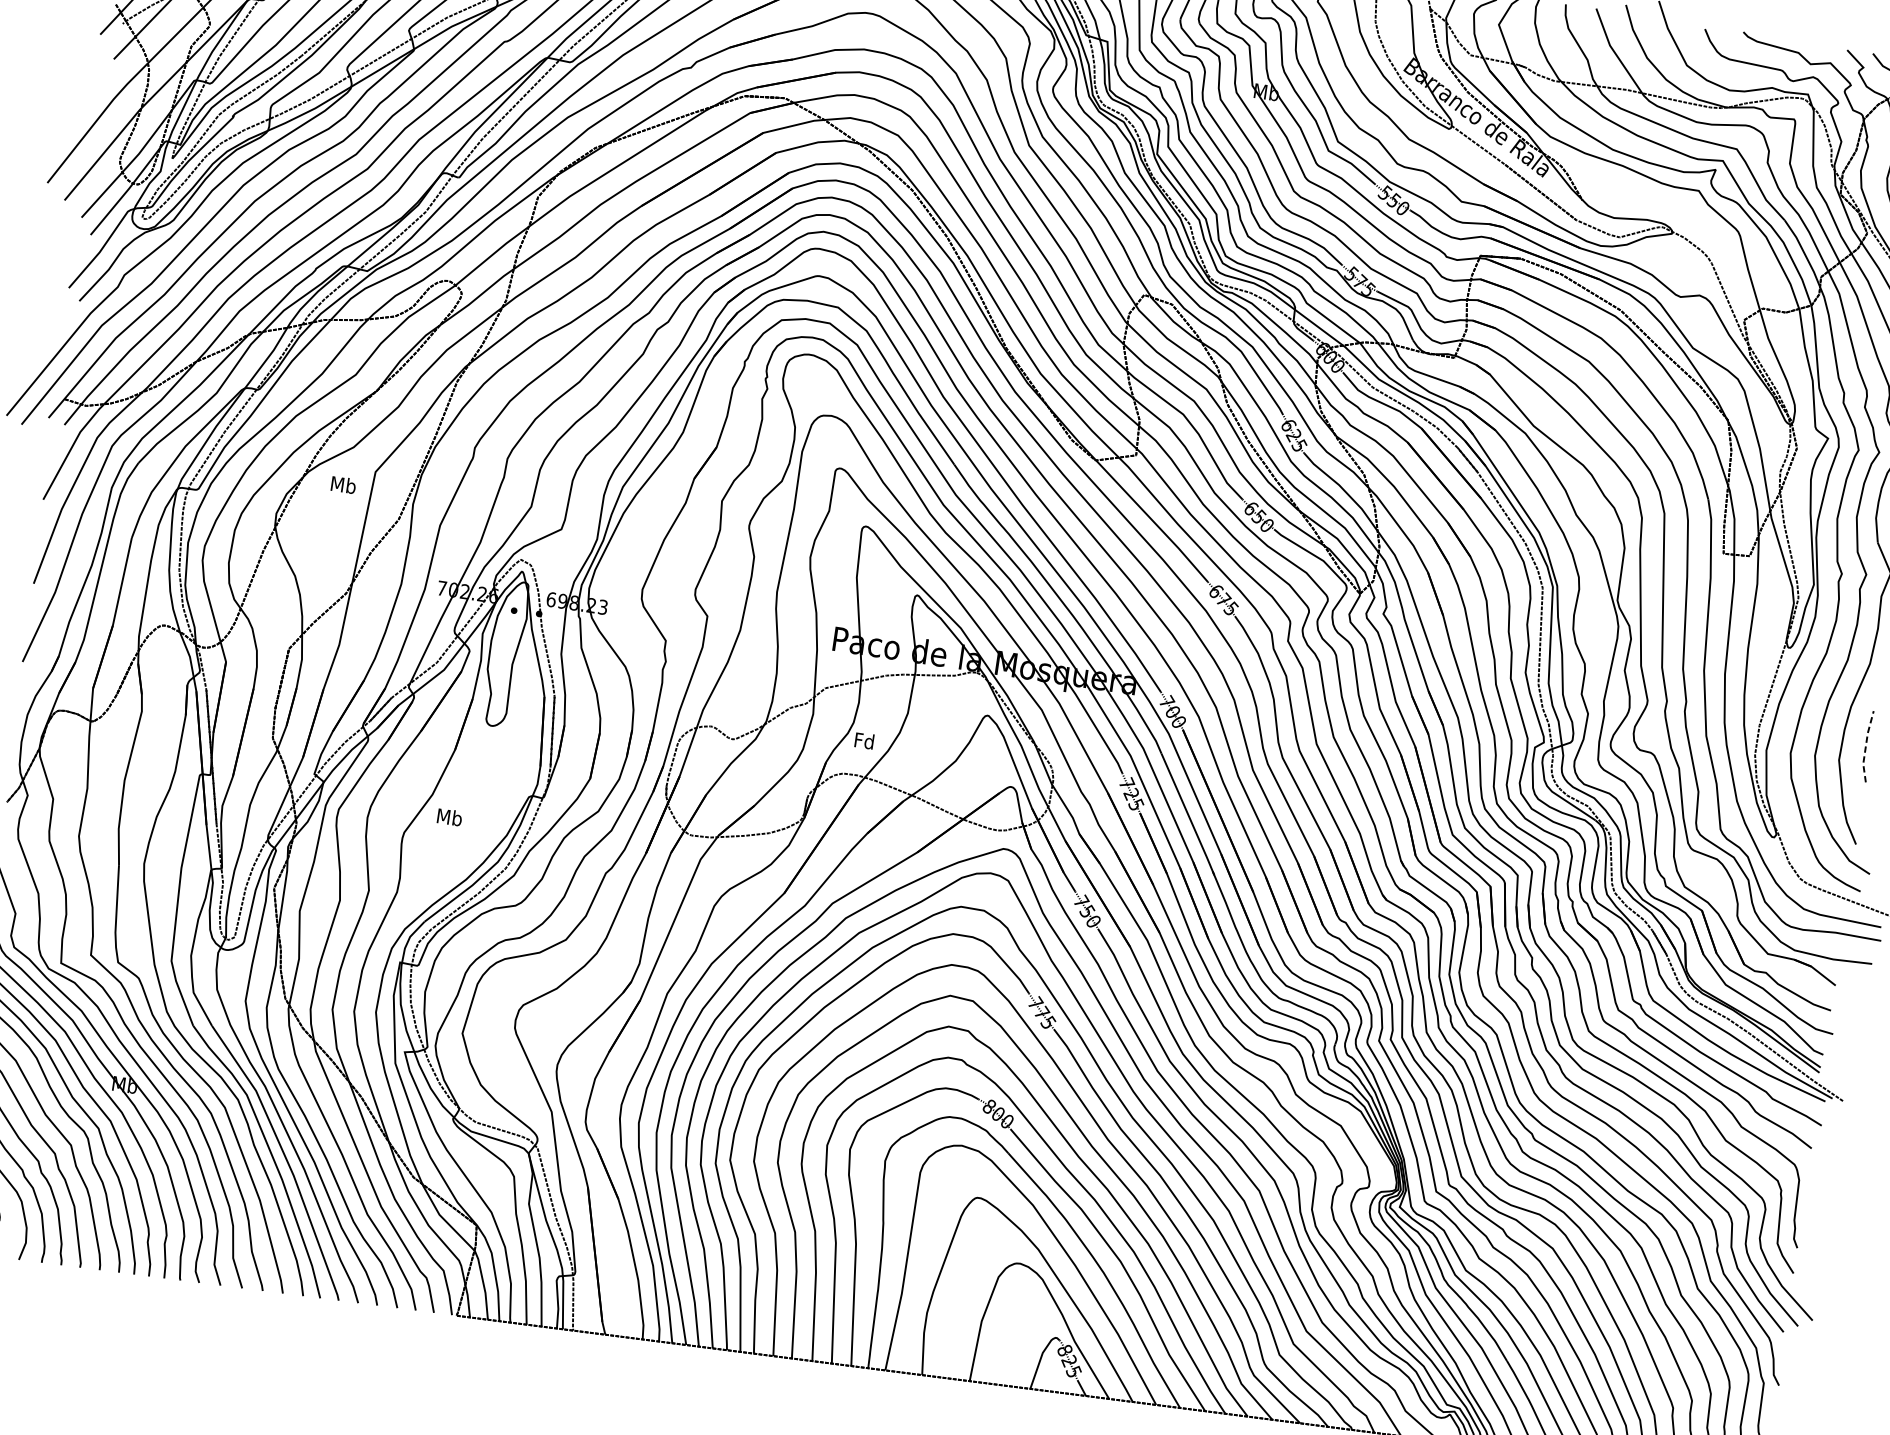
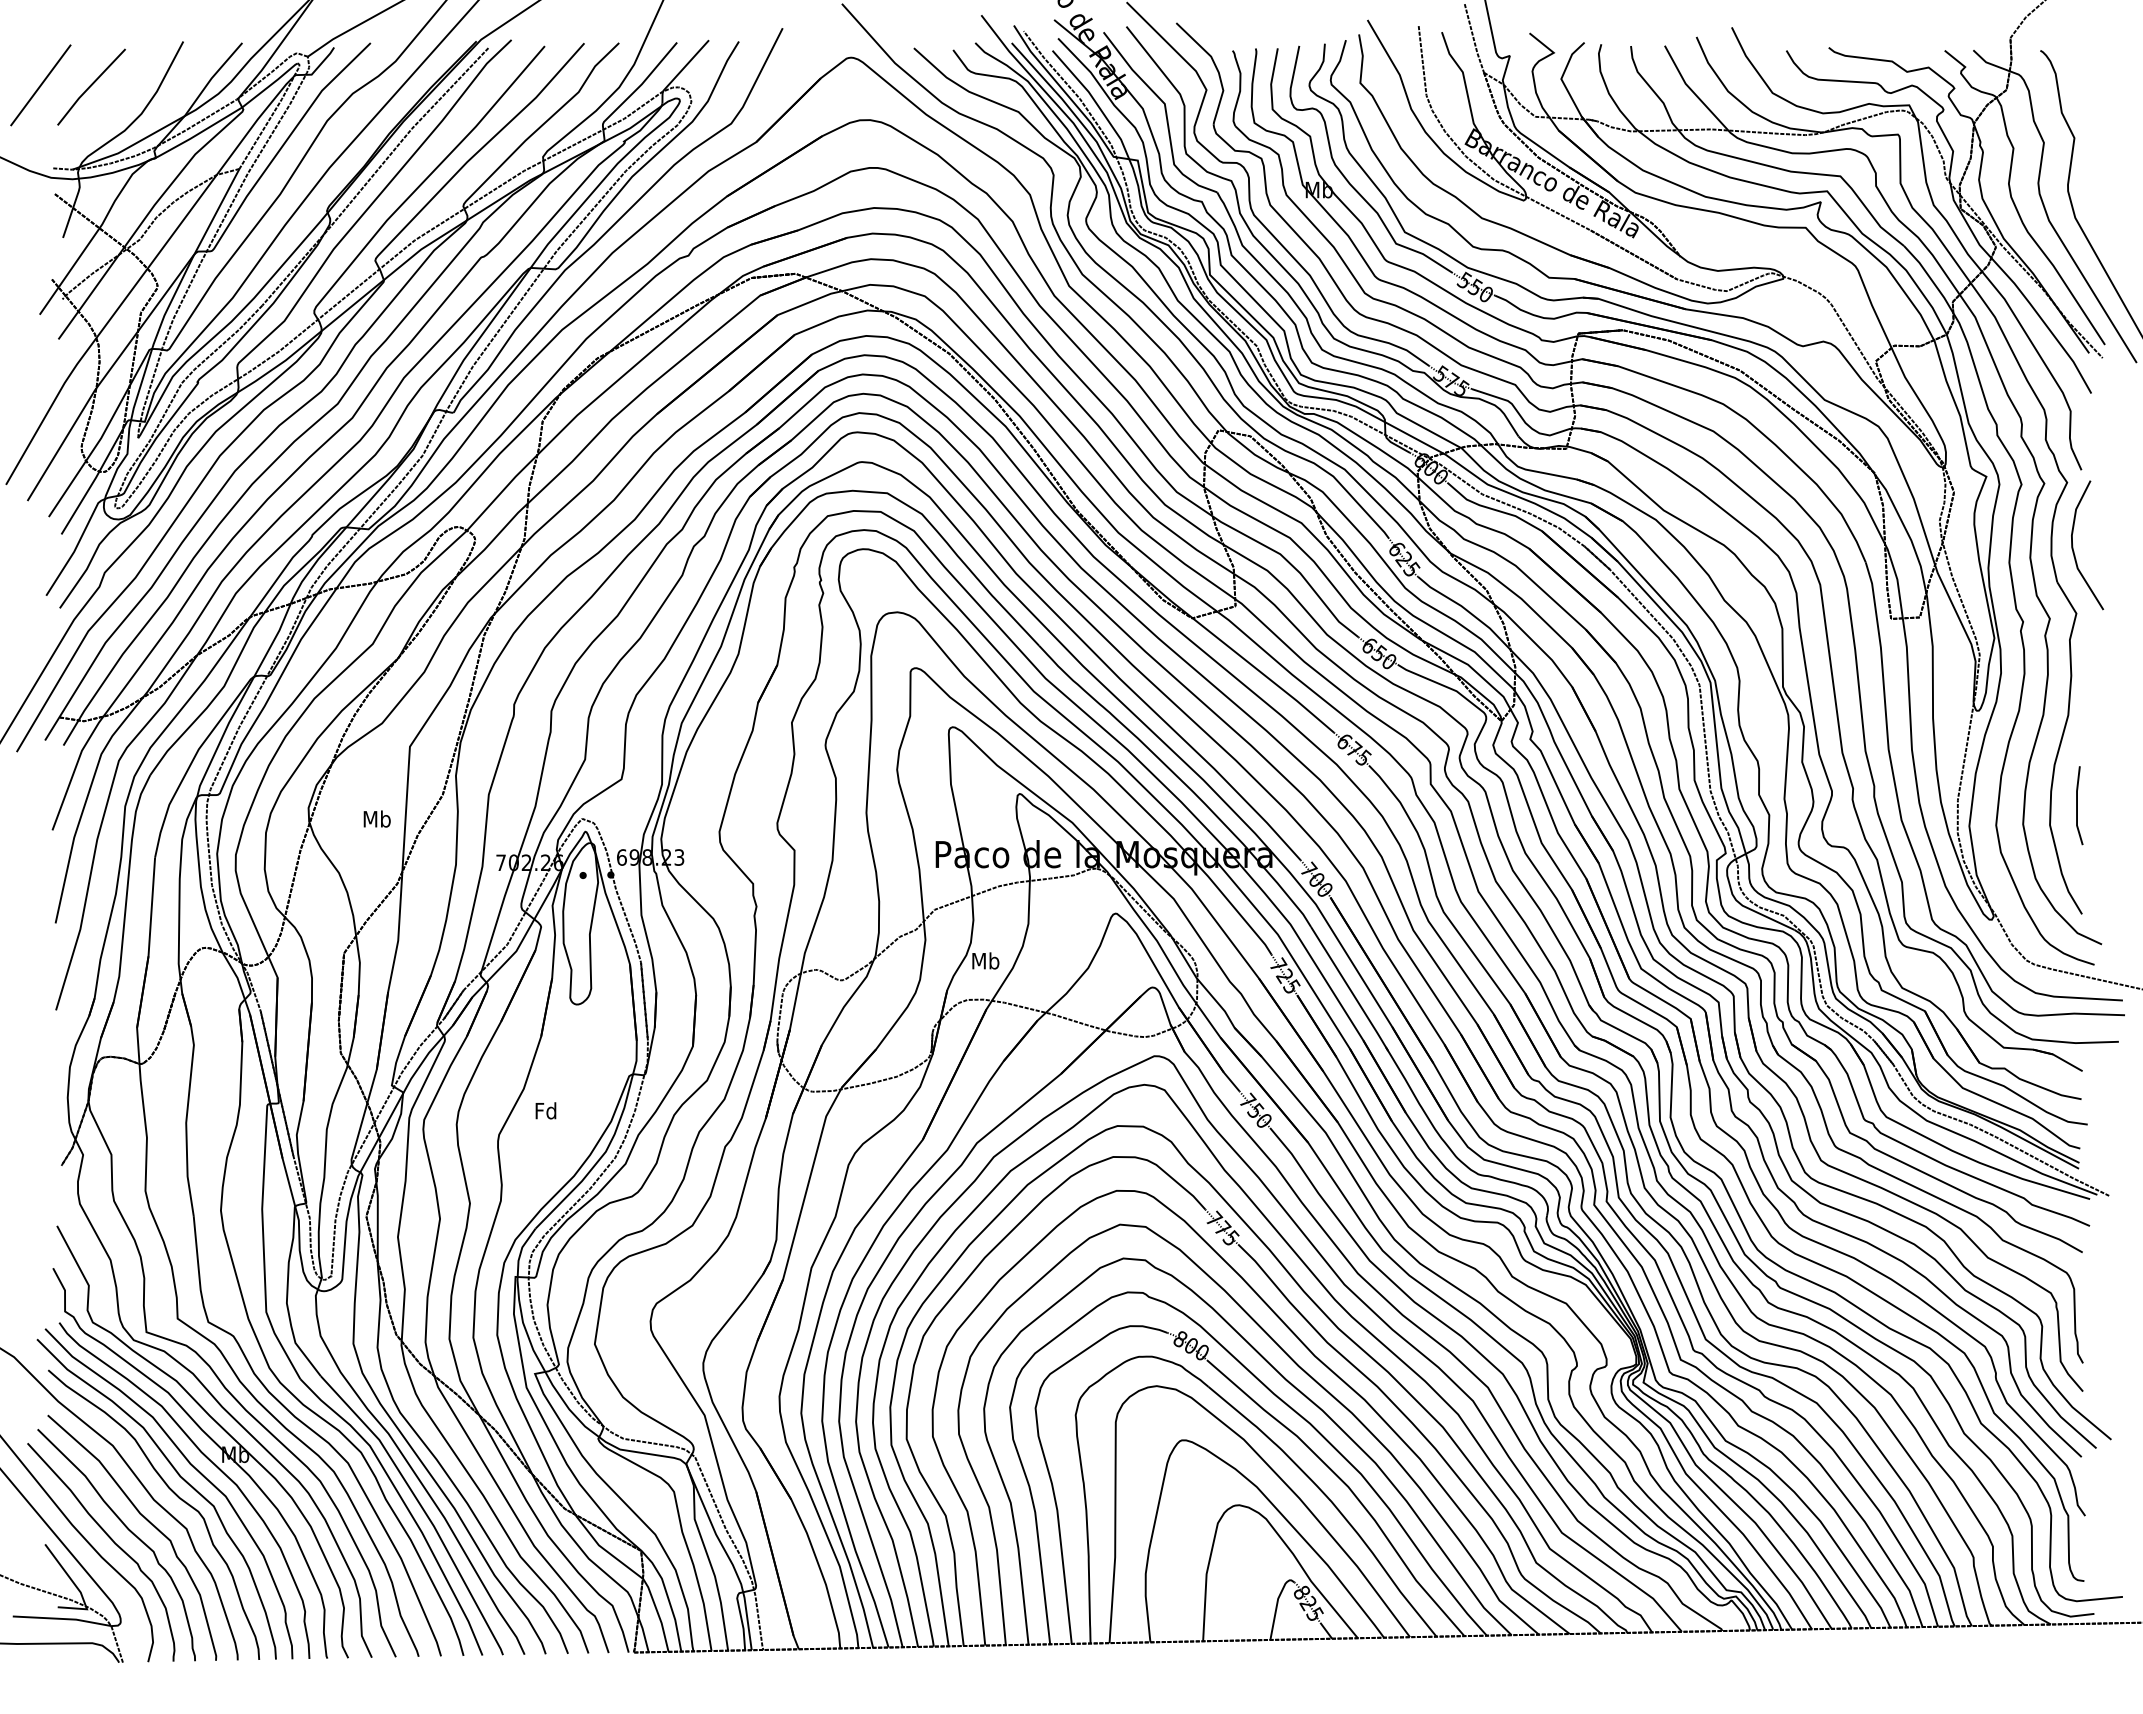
text: (343, 484) -> (376, 818), moved
text: (864, 740) -> (985, 960), Fd -> Mb
line: (1866, 746) -> (2077, 805), dashed -> solid
text: (449, 816) -> (545, 1110), Mb -> Fd

